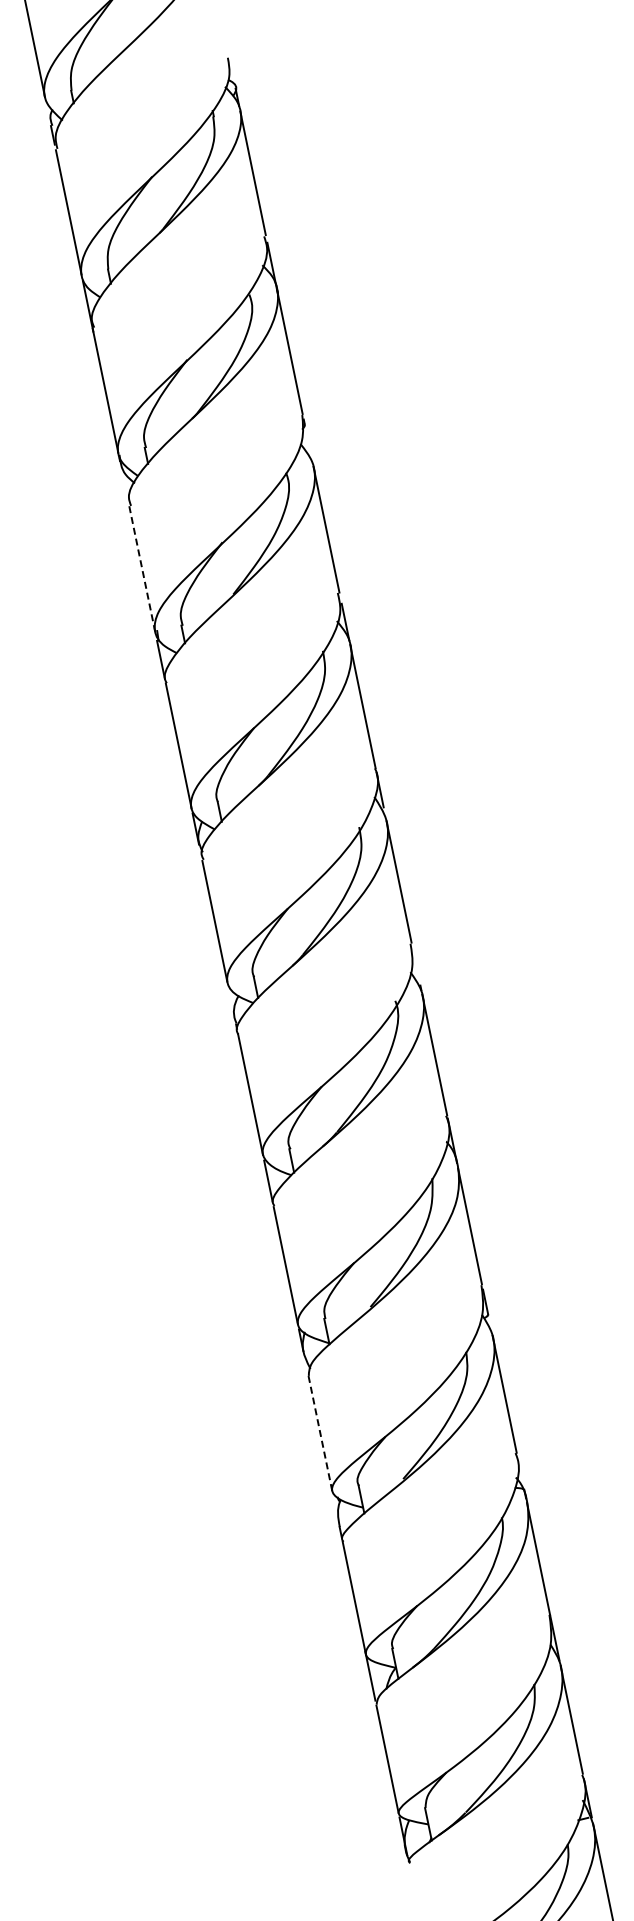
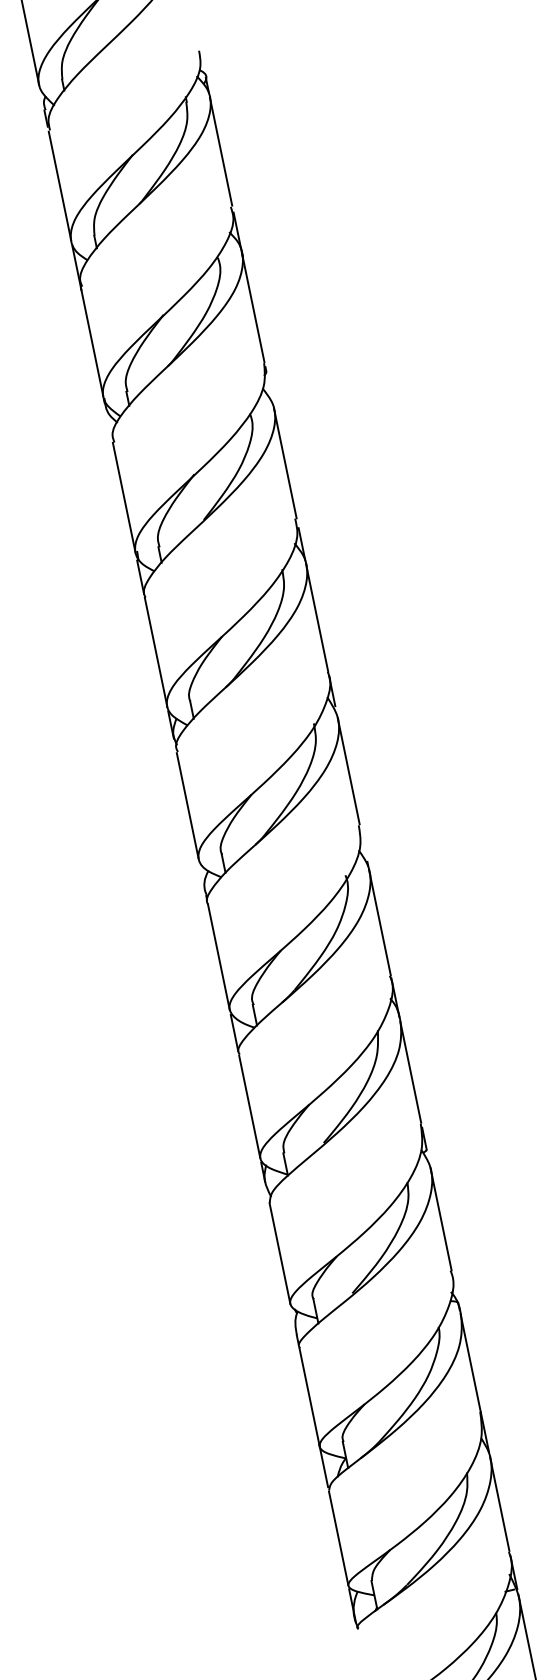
line: (142, 568) -> (124, 497), dashed -> solid
line: (320, 1433) -> (280, 1253), dashed -> solid

